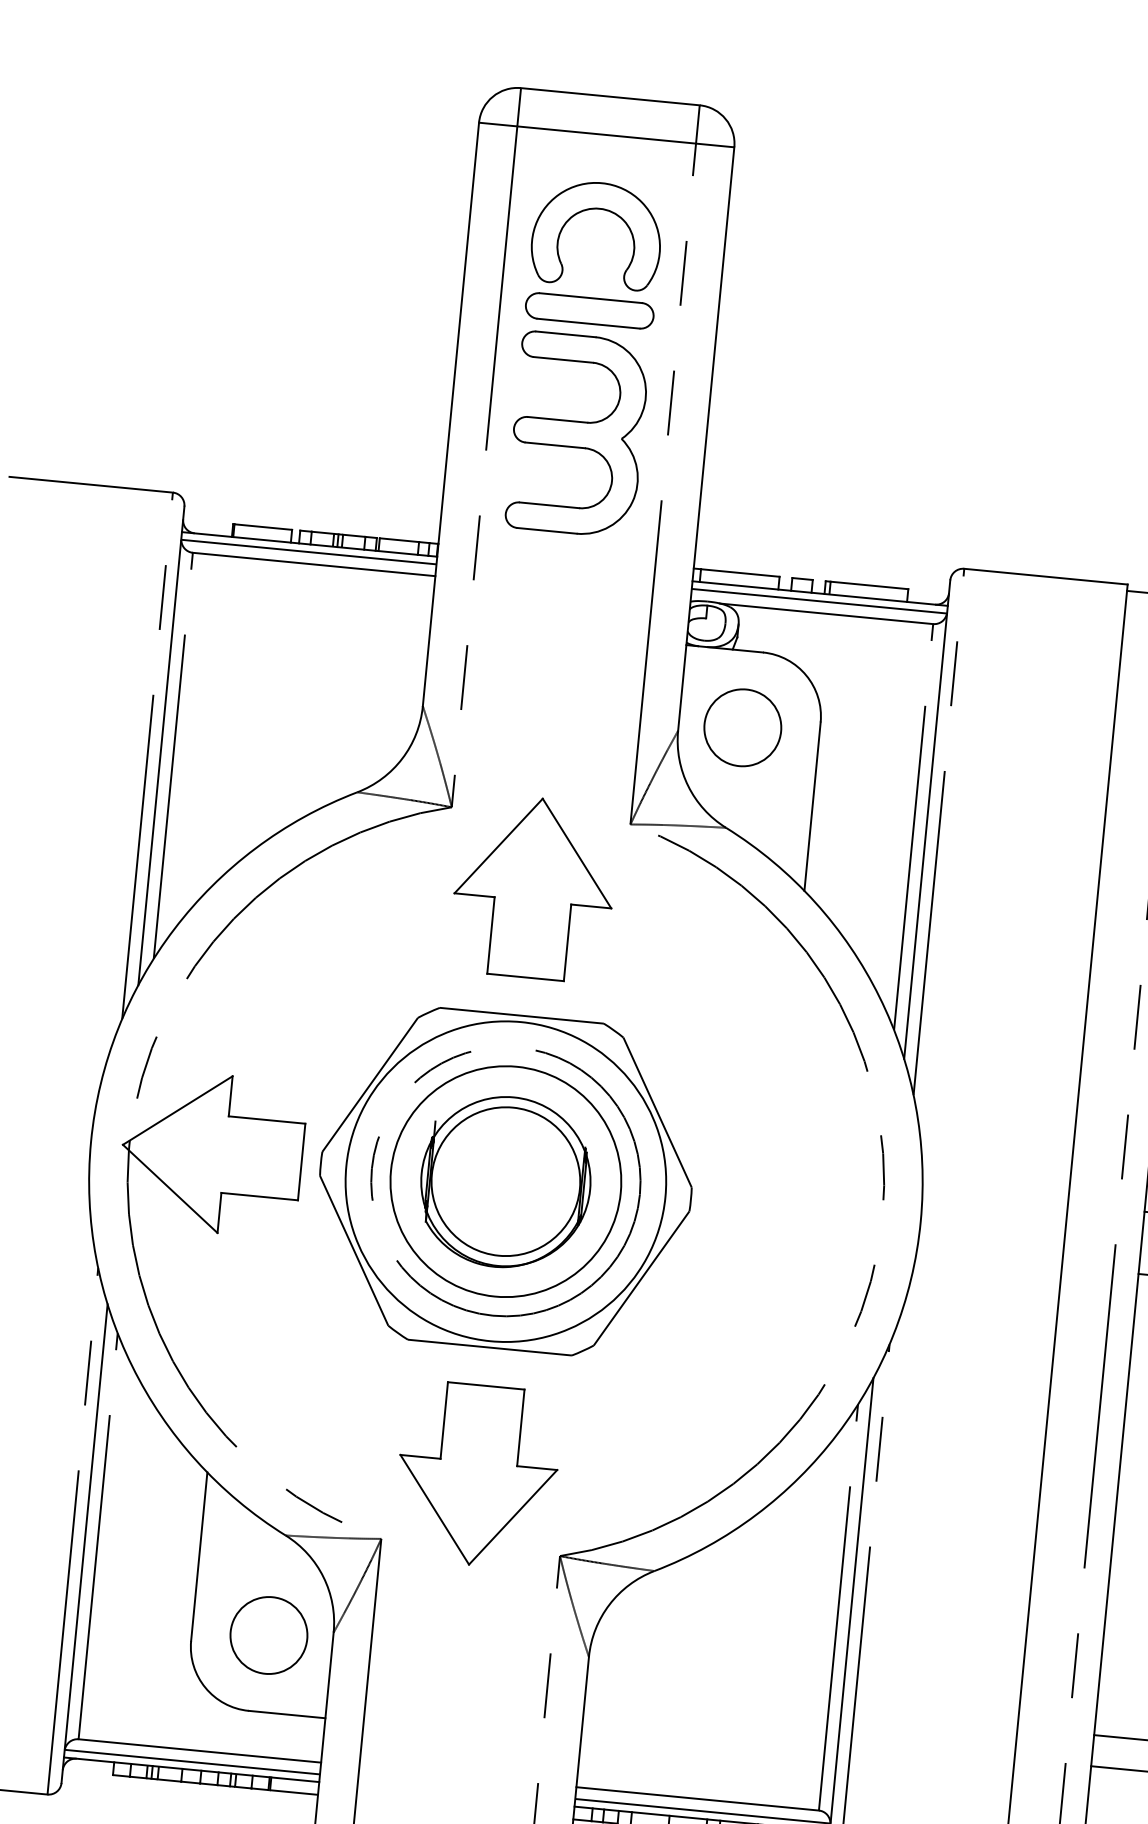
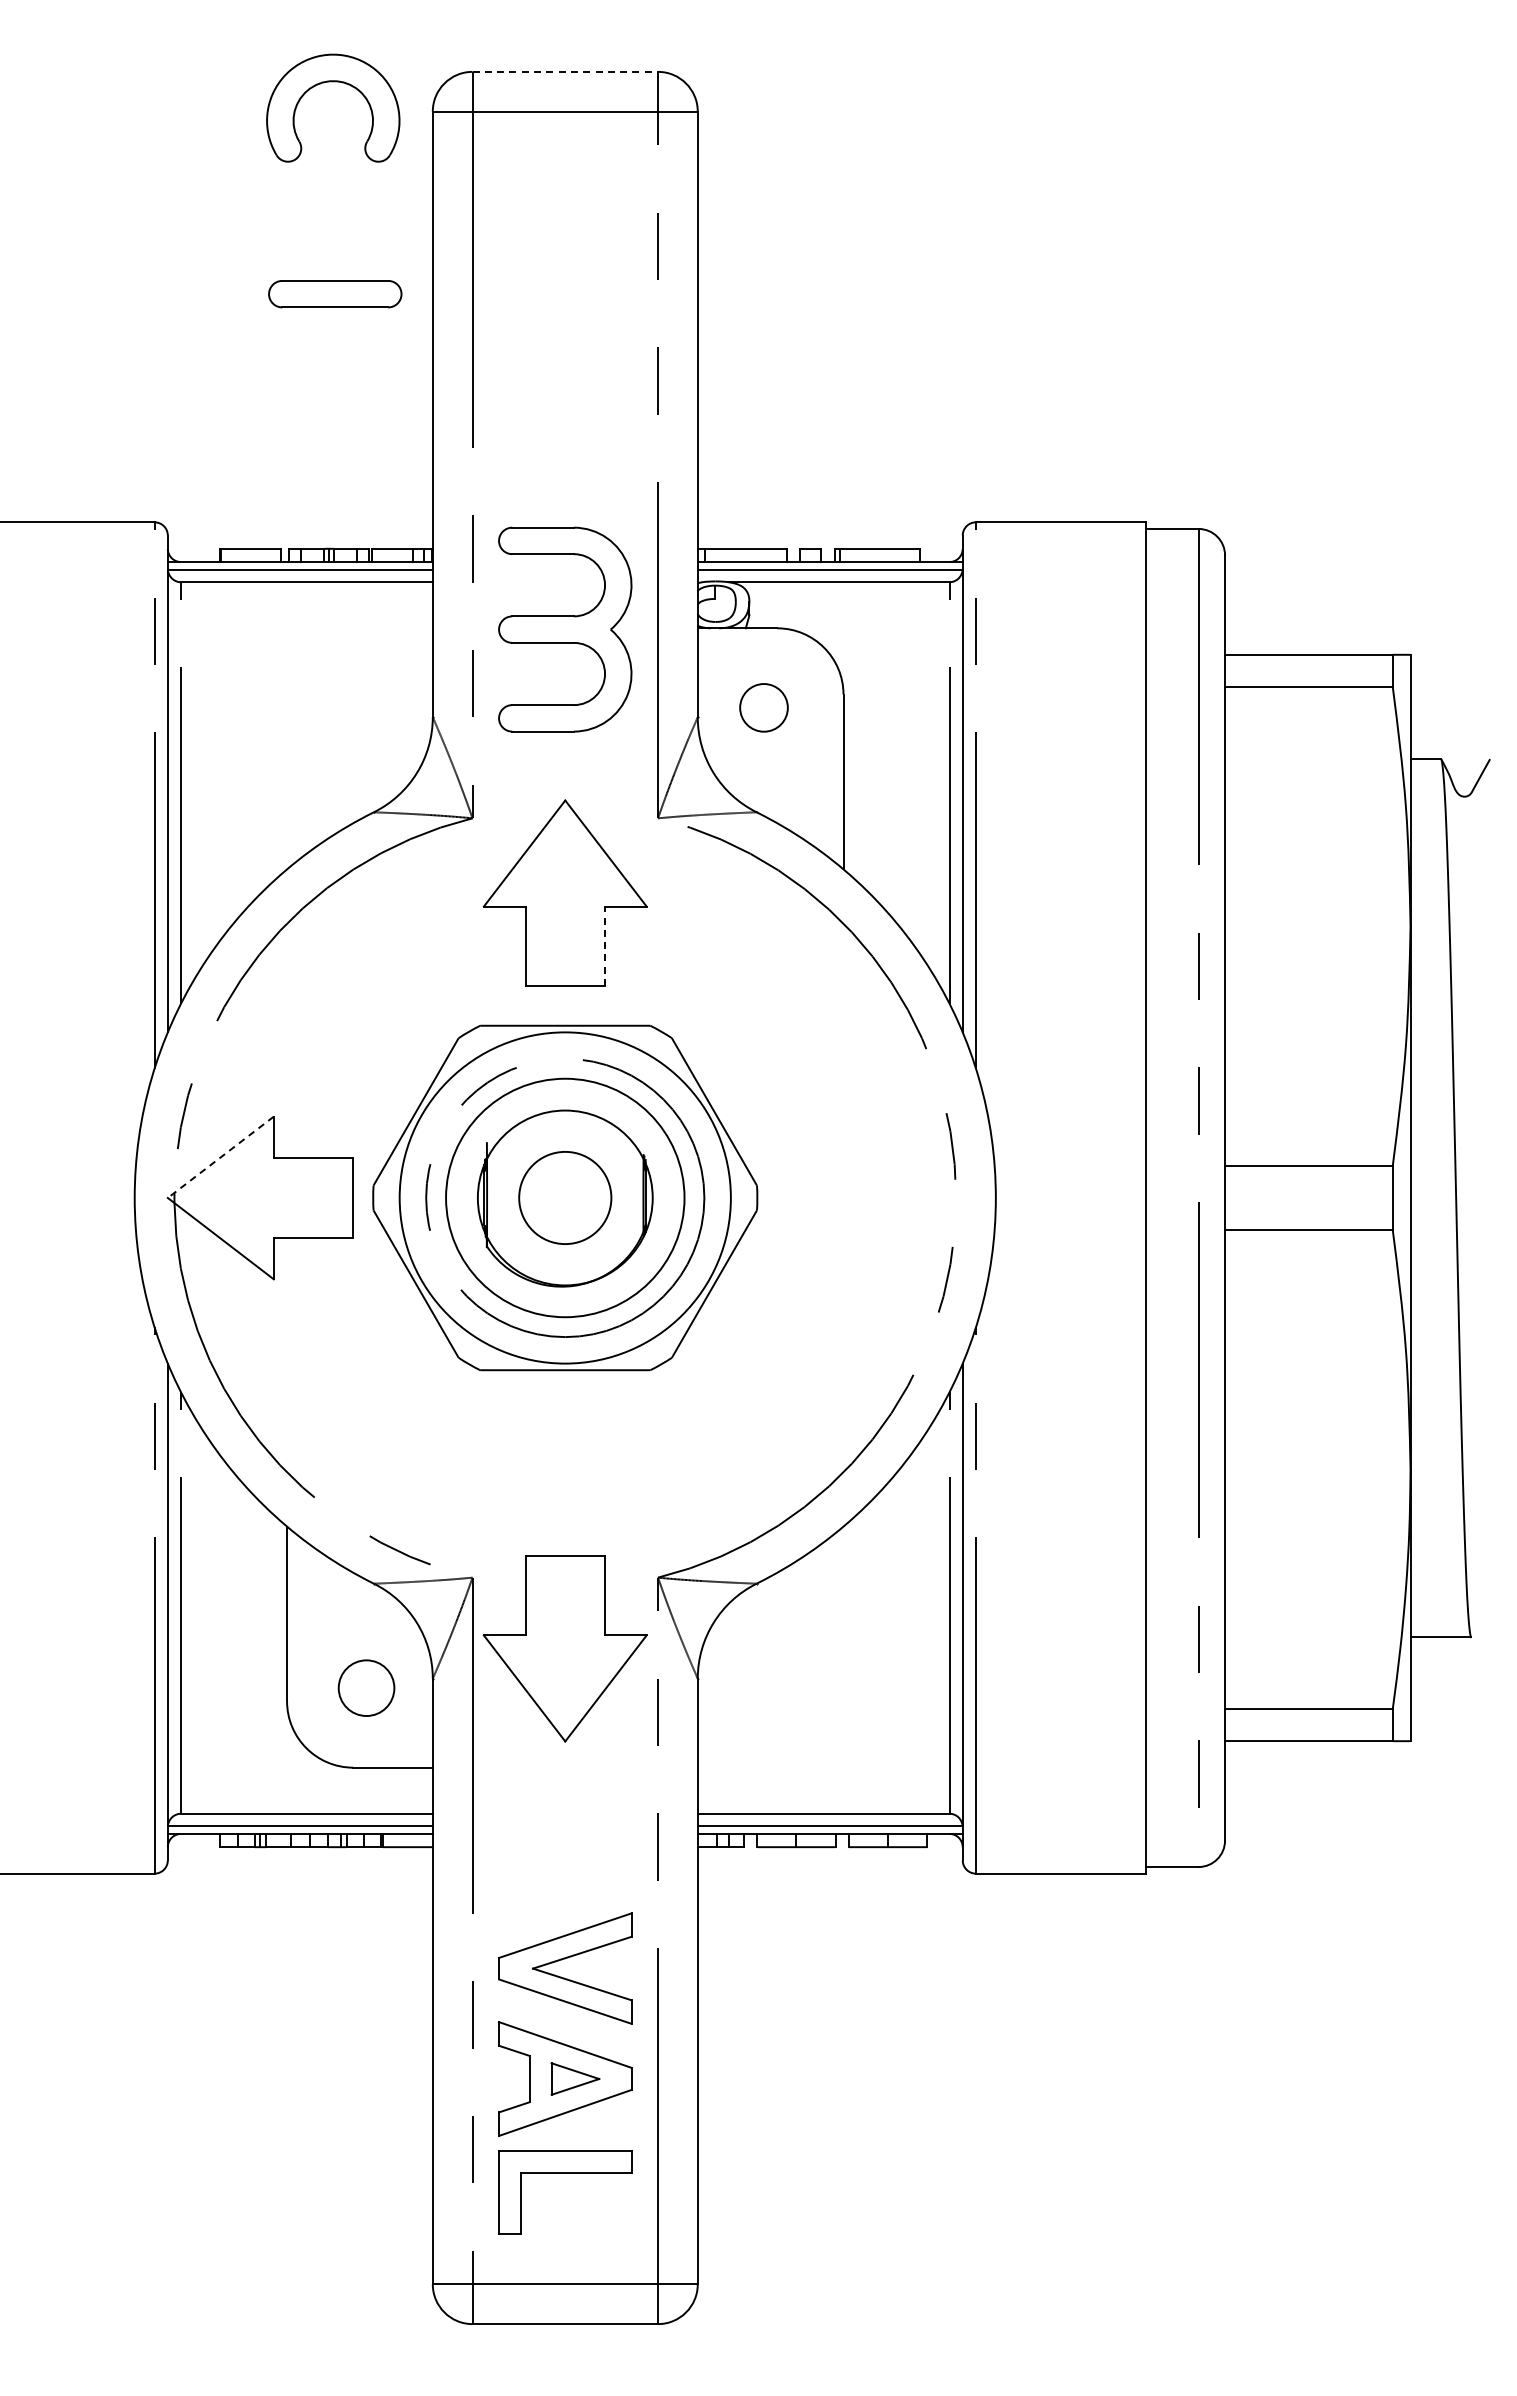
line: (610, 96) -> (565, 71), solid -> dashed
part: (599, 210) -> (333, 82), moved
part: (589, 311) -> (335, 294), moved
part: (578, 434) -> (565, 629), moved
circle: (742, 727) -> (763, 707), size x0.6
line: (567, 943) -> (605, 946), solid -> dashed
line: (177, 1110) -> (220, 1157), solid -> dashed
circle: (506, 1181) -> (565, 1197), size x0.6
part: (476, 1474) -> (564, 1648), moved
circle: (268, 1634) -> (366, 1687), size x0.7

